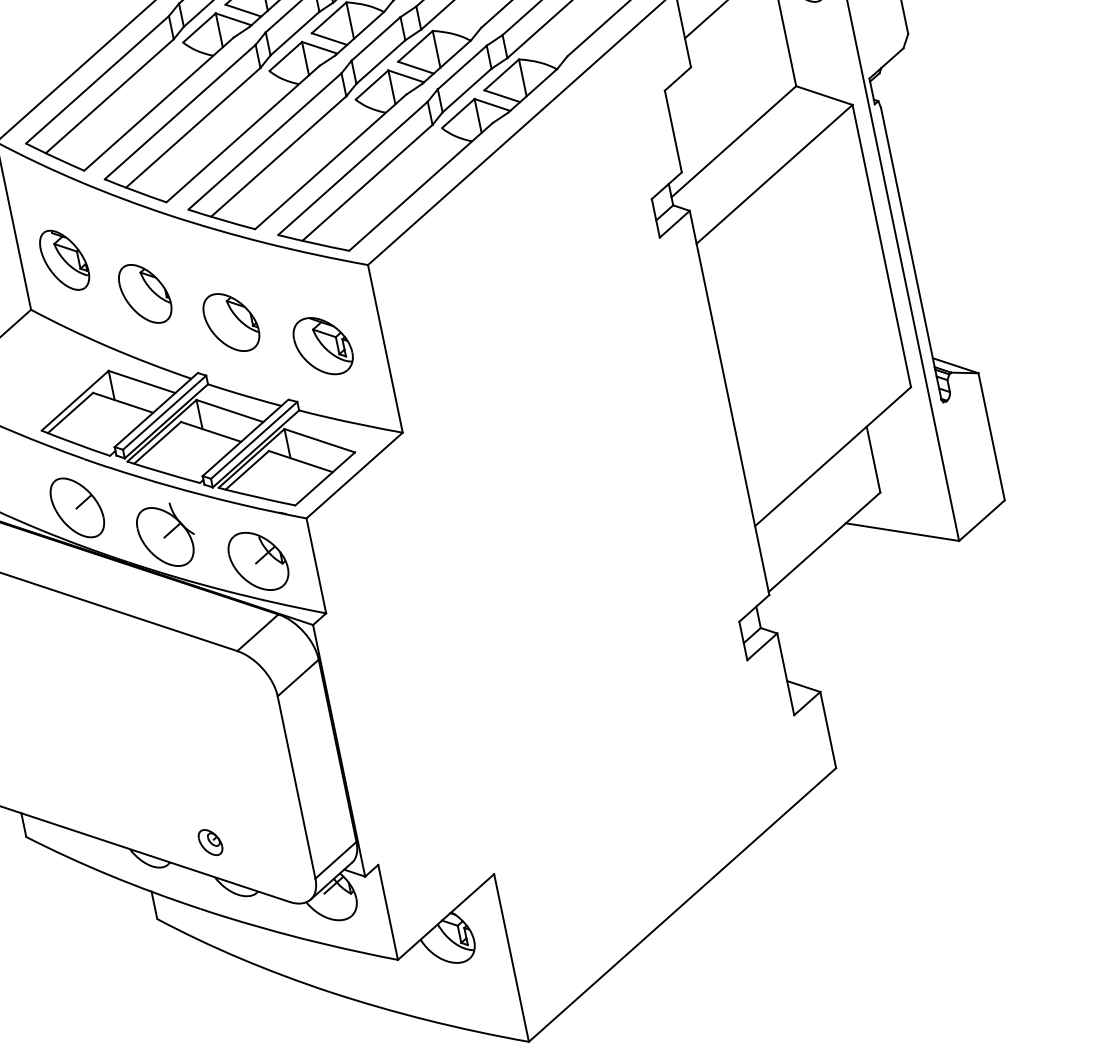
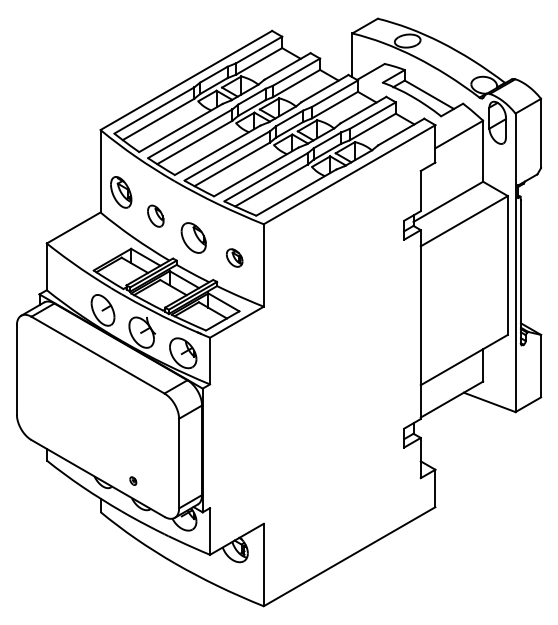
part: (144, 294) -> (155, 216), size x0.7
part: (322, 344) -> (234, 257), size x0.6
part: (210, 840) -> (133, 480), size x0.6

